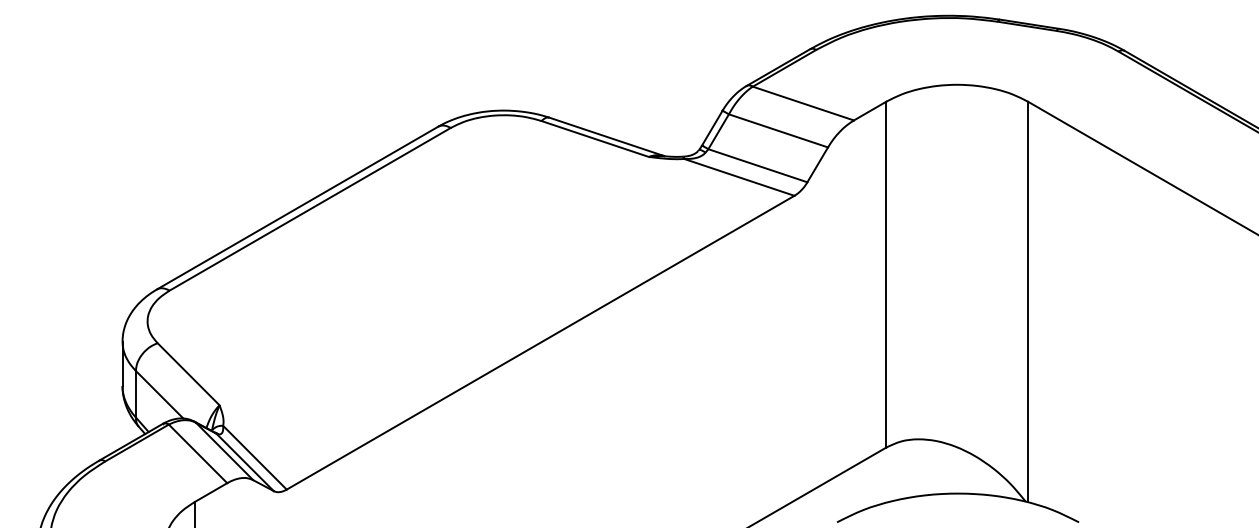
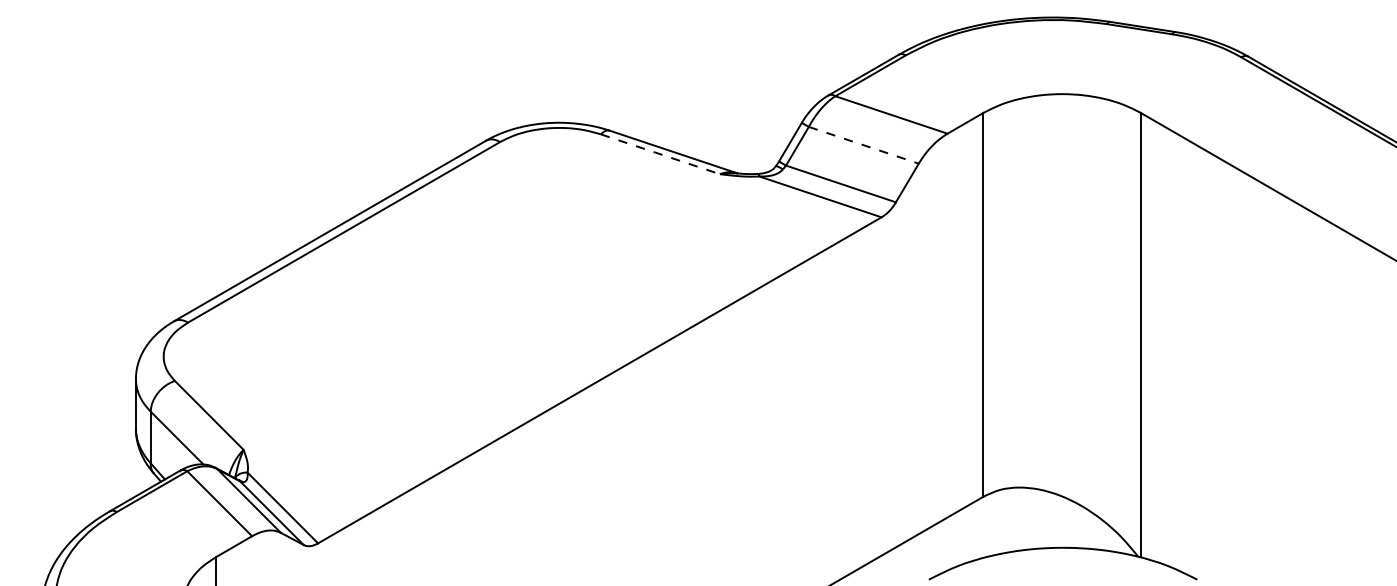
line: (778, 131) -> (863, 145), solid -> dashed
line: (595, 139) -> (660, 154), solid -> dashed

